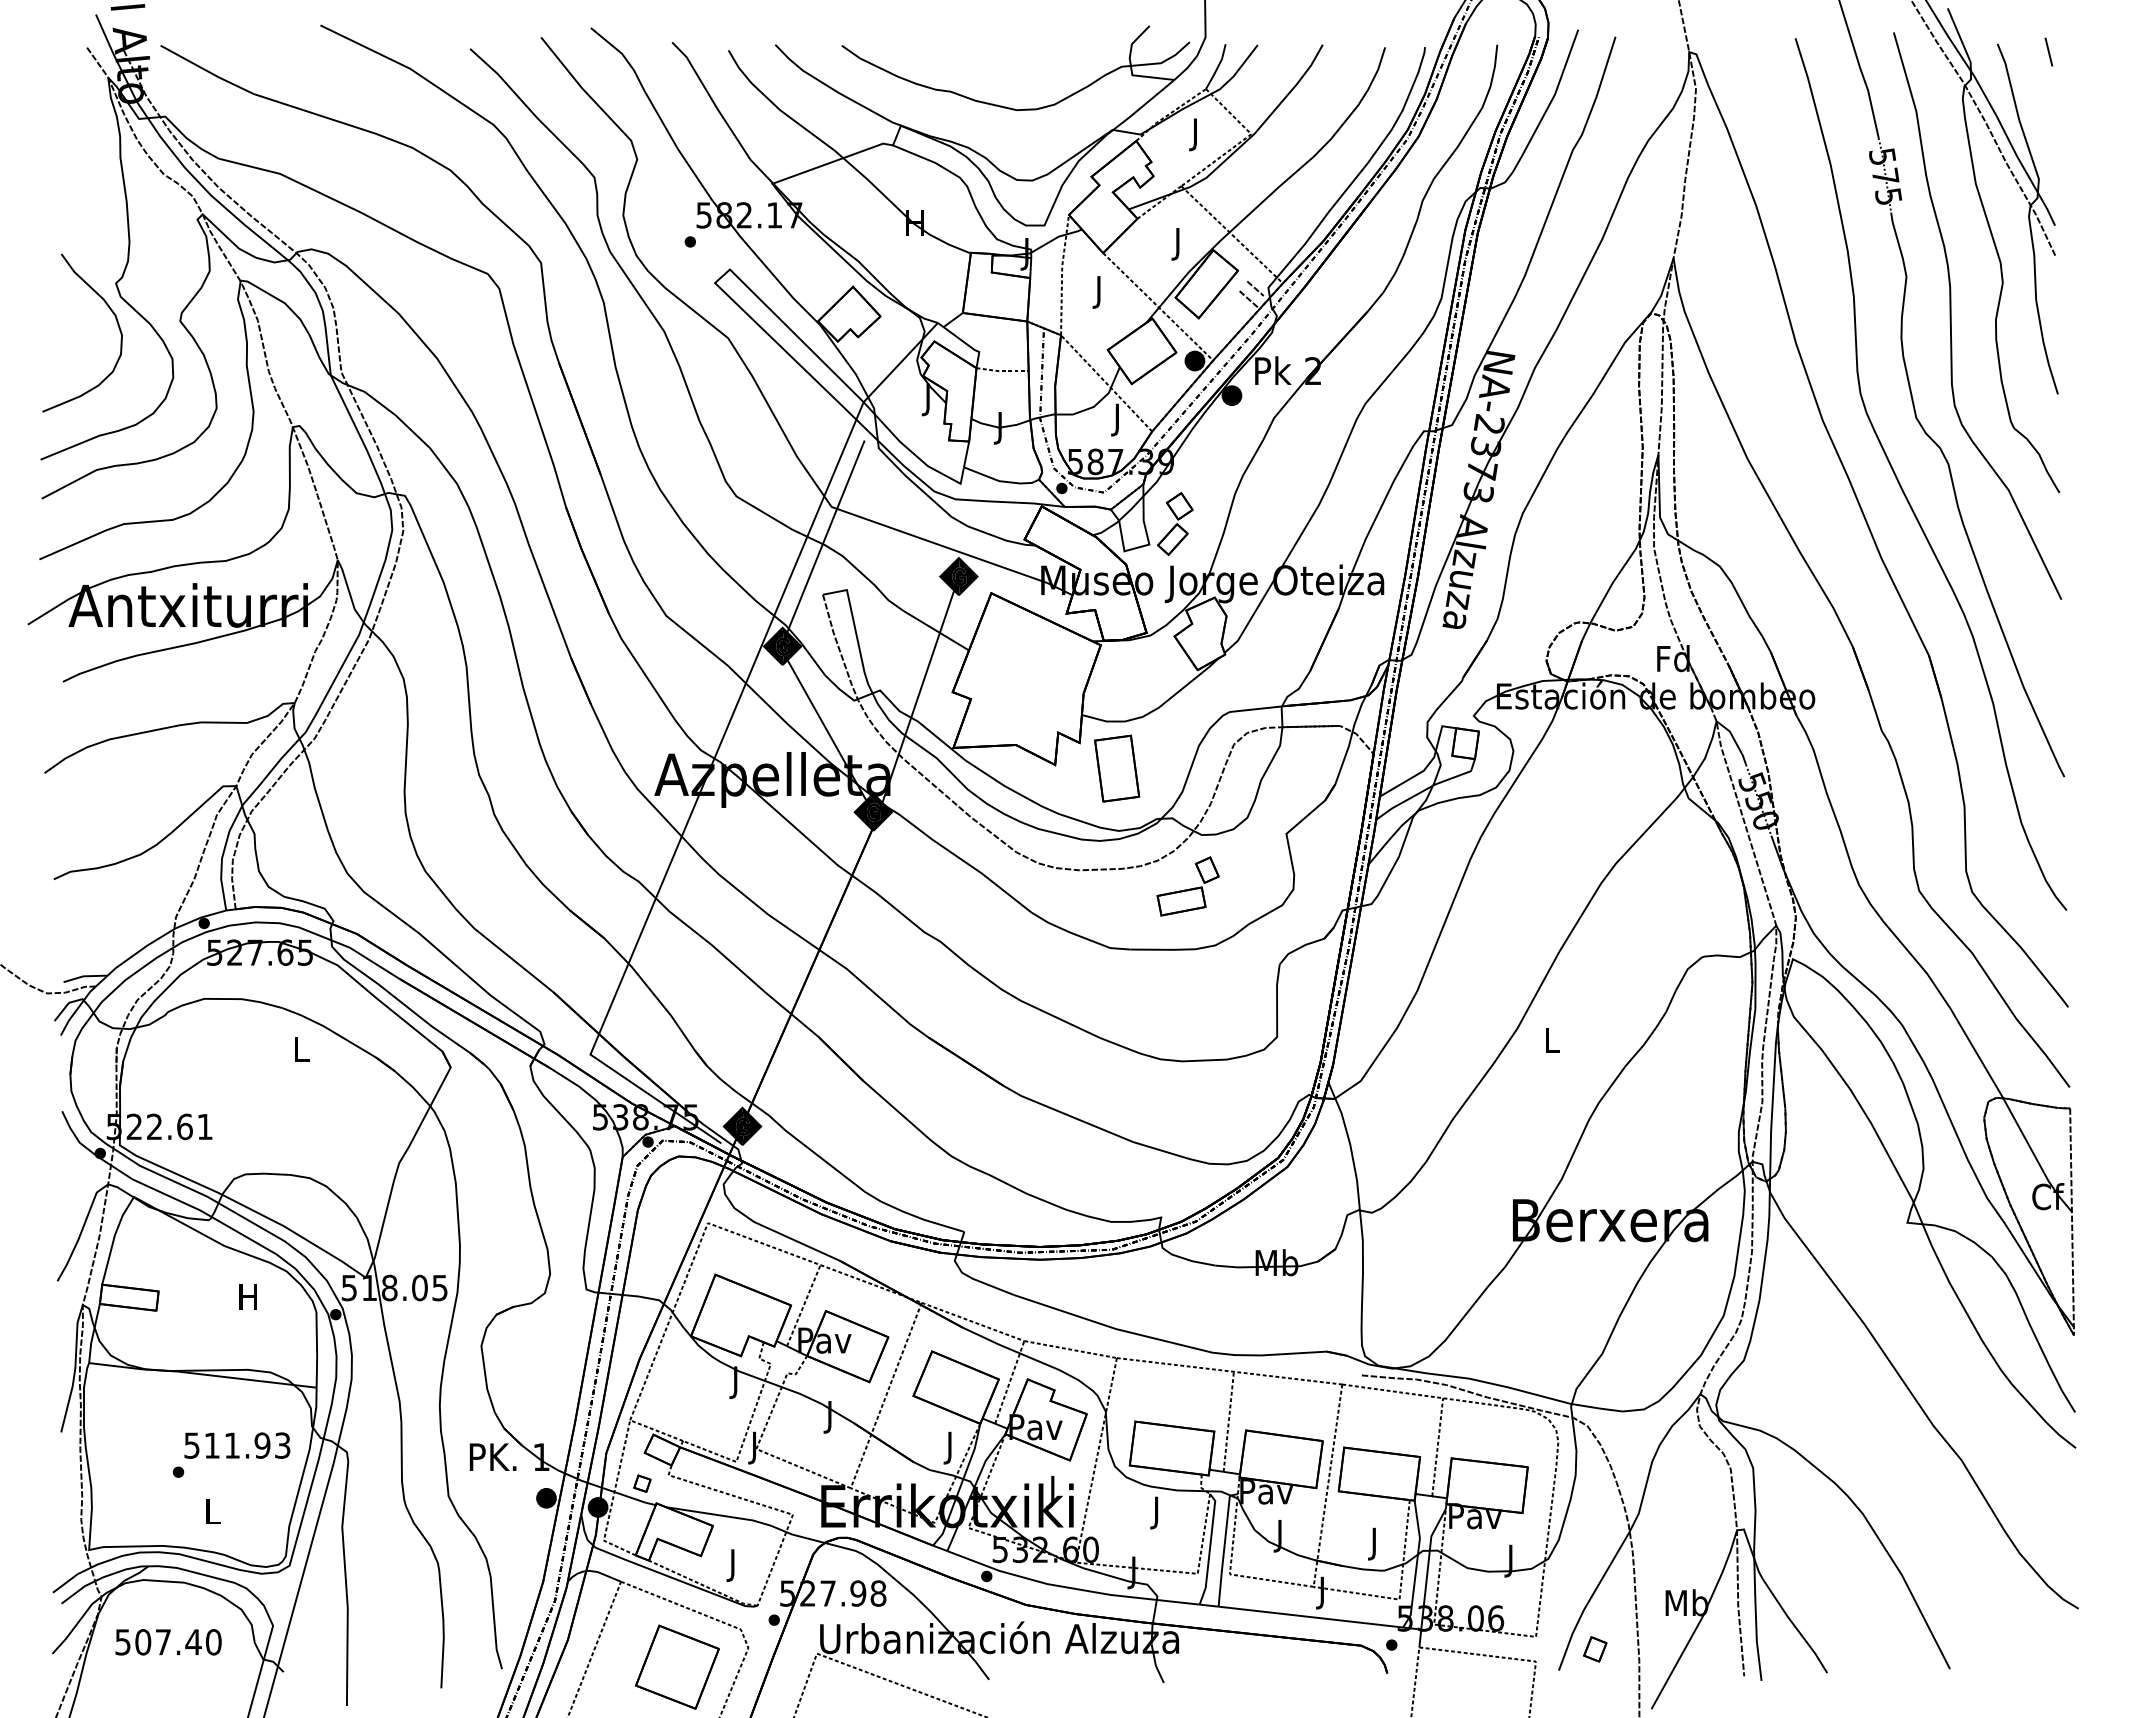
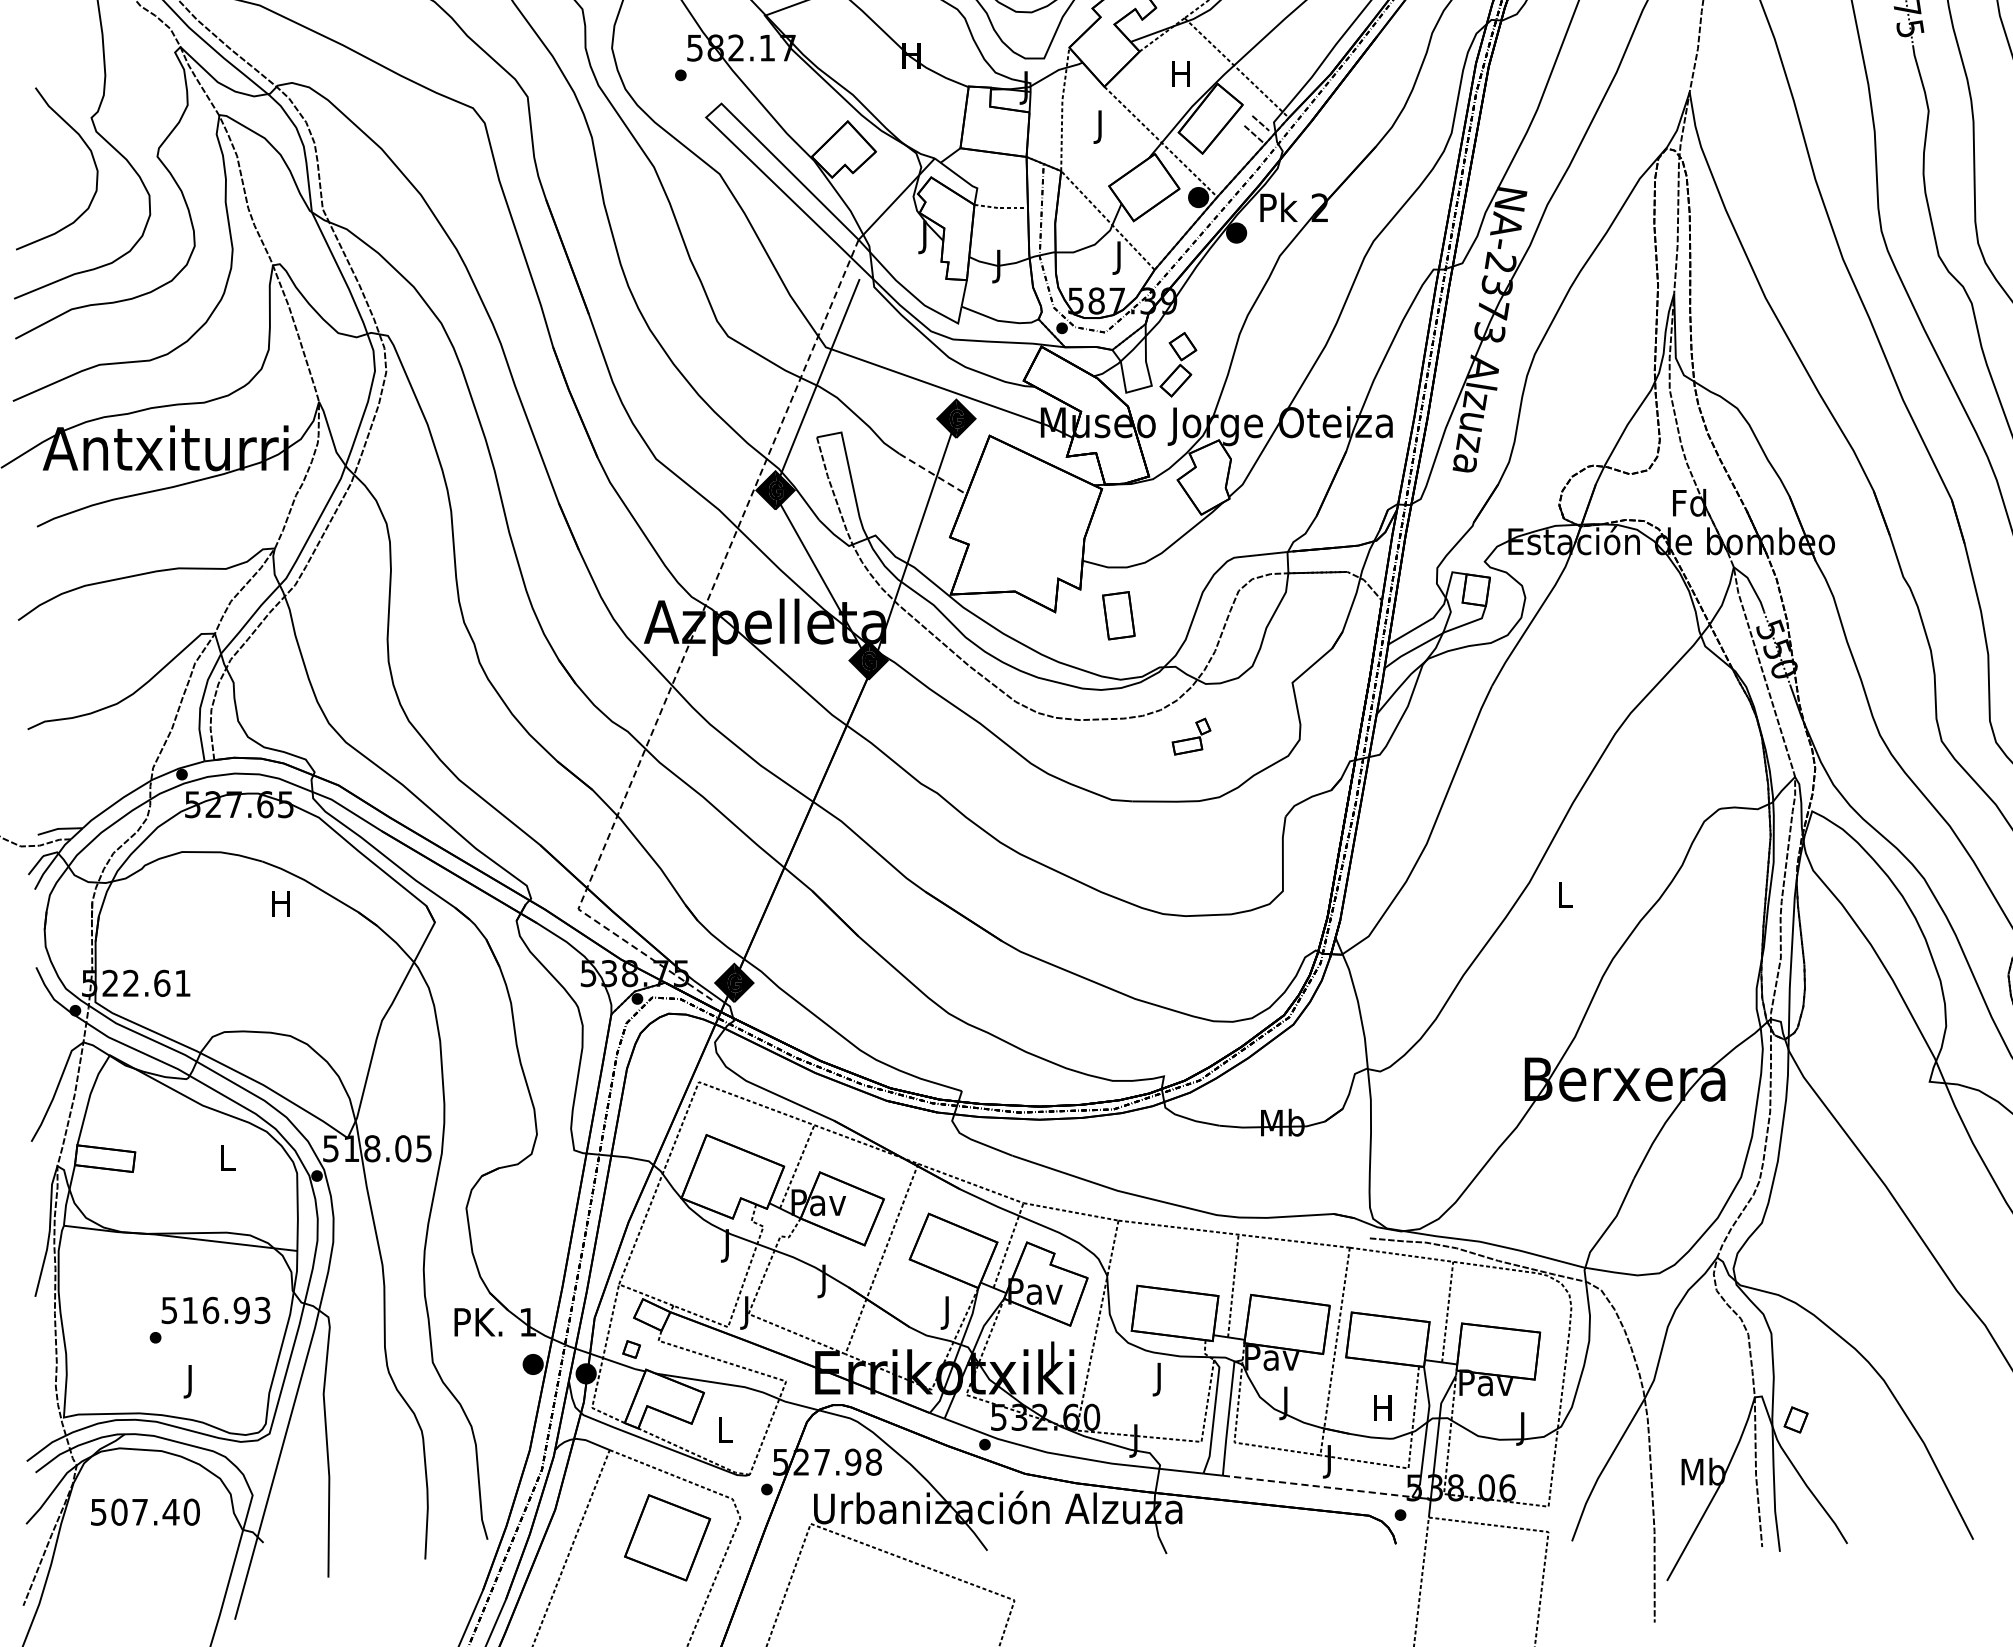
text: (1177, 244) -> (1180, 77), J -> H
line: (936, 630) -> (933, 474), solid -> dashed
part: (1117, 768) -> (1119, 615), size x0.7
line: (696, 802) -> (687, 650), solid -> dashed
part: (1187, 886) -> (1190, 736), size x0.6
text: (300, 1049) -> (280, 903), L -> H
text: (247, 1296) -> (226, 1157), H -> L
text: (232, 1445) -> (211, 1310), 511.93 -> 516.93
text: (212, 1514) -> (190, 1381), L -> J
text: (1373, 1543) -> (1381, 1410), J -> H
text: (733, 1565) -> (725, 1433), J -> L
line: (1310, 1617) -> (1317, 1486), solid -> dashed
part: (1595, 1649) -> (1796, 1420), moved

